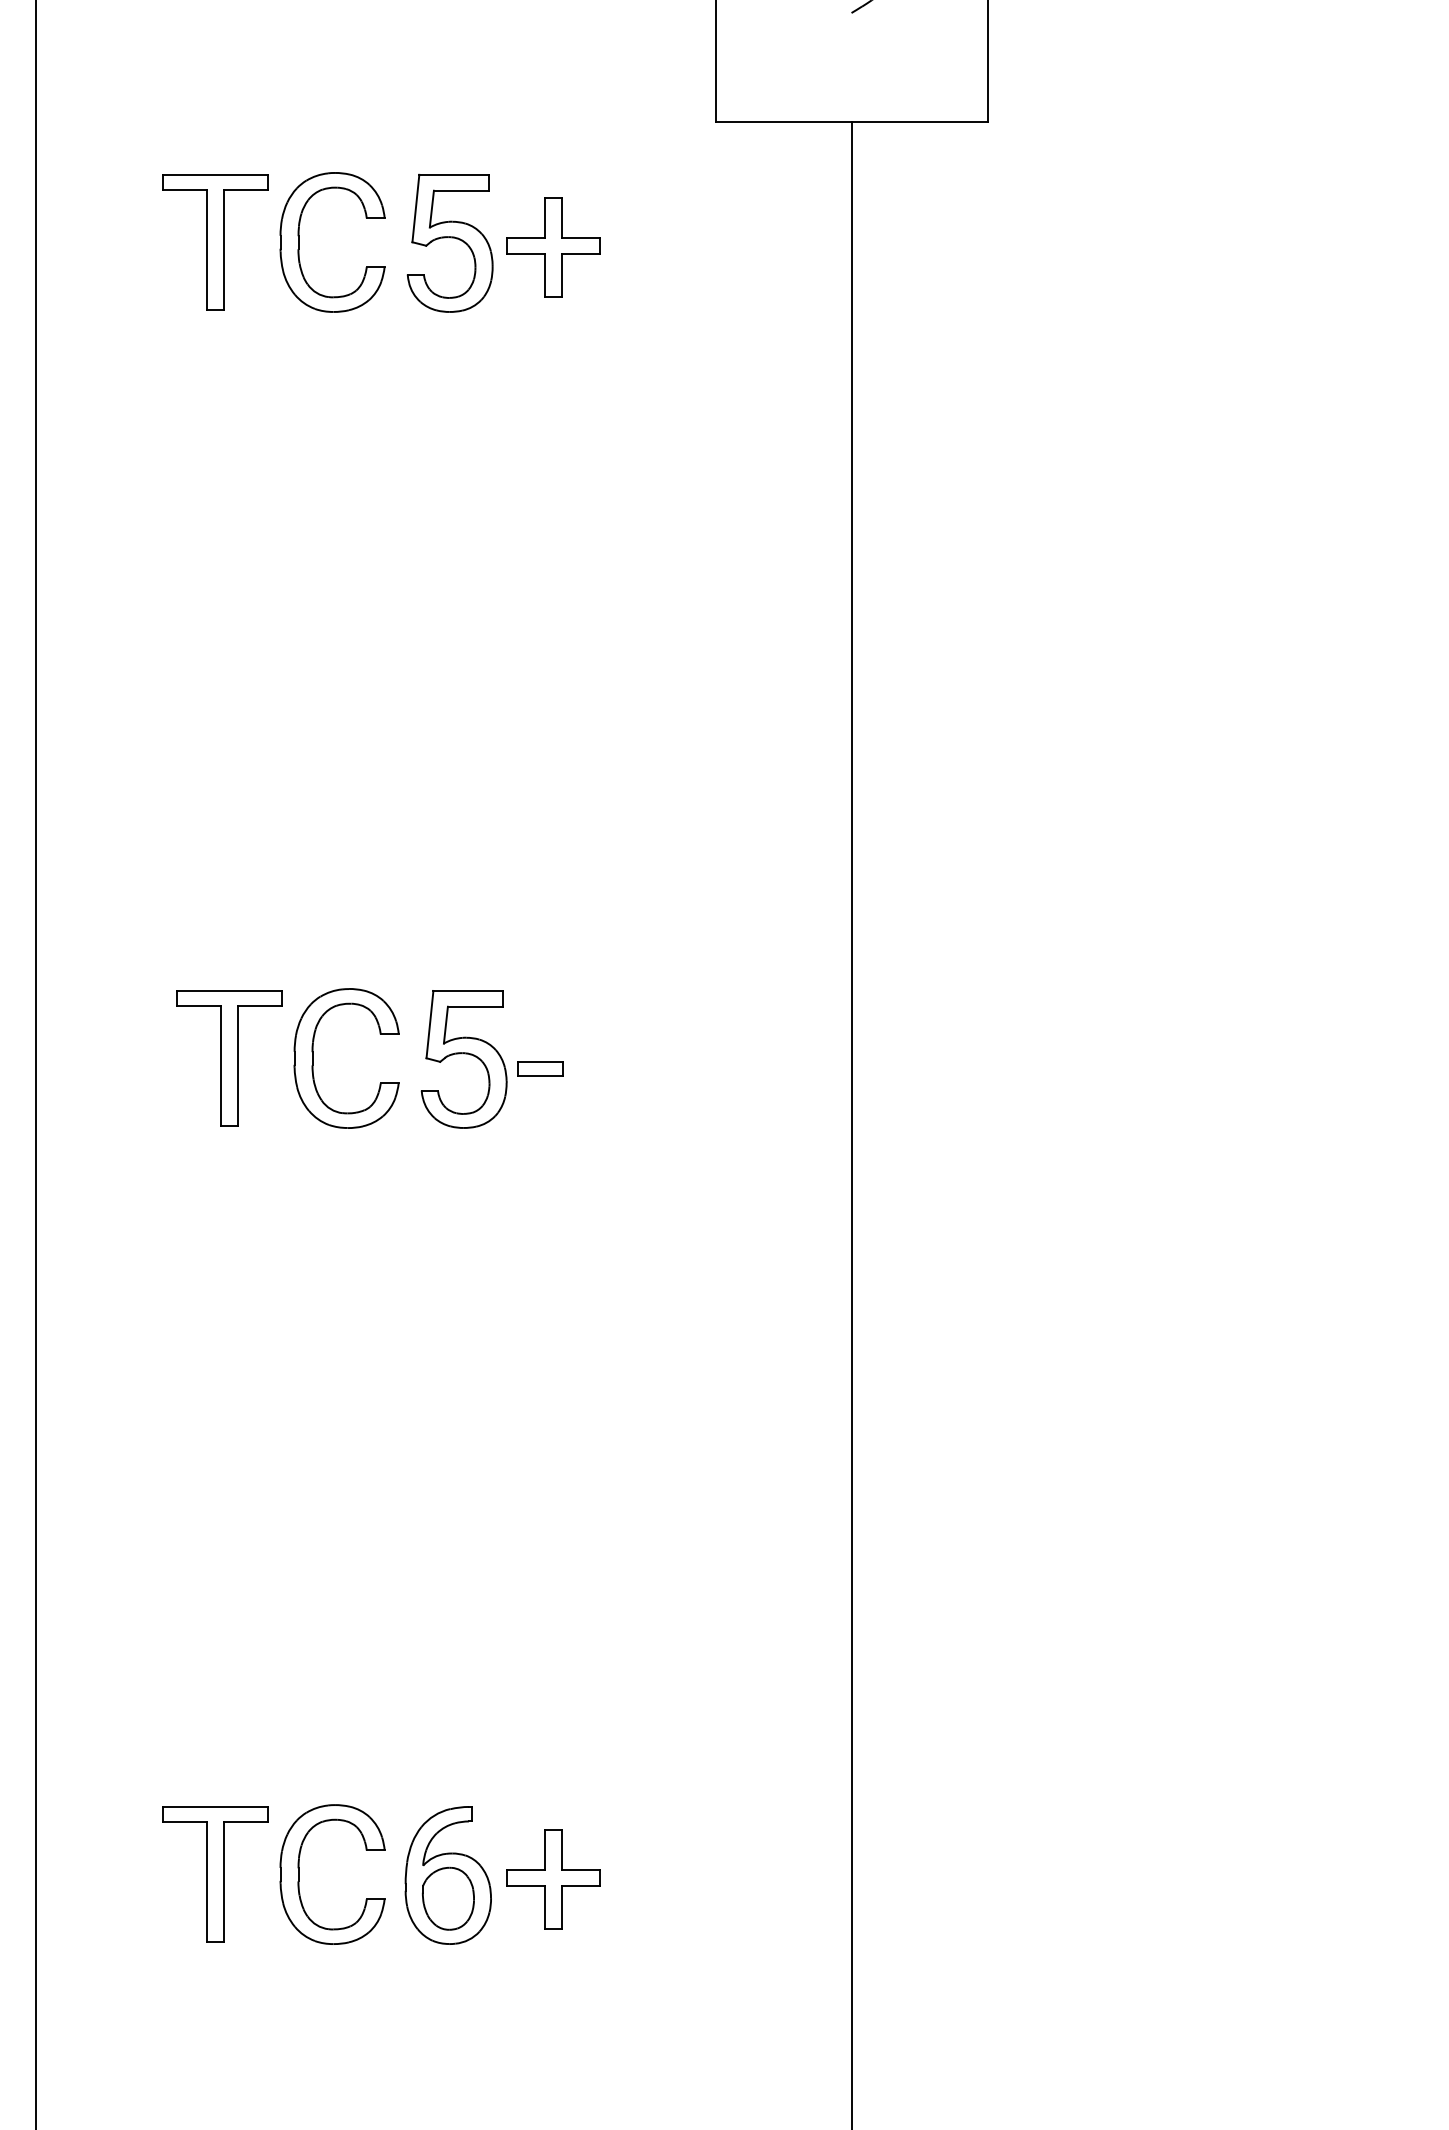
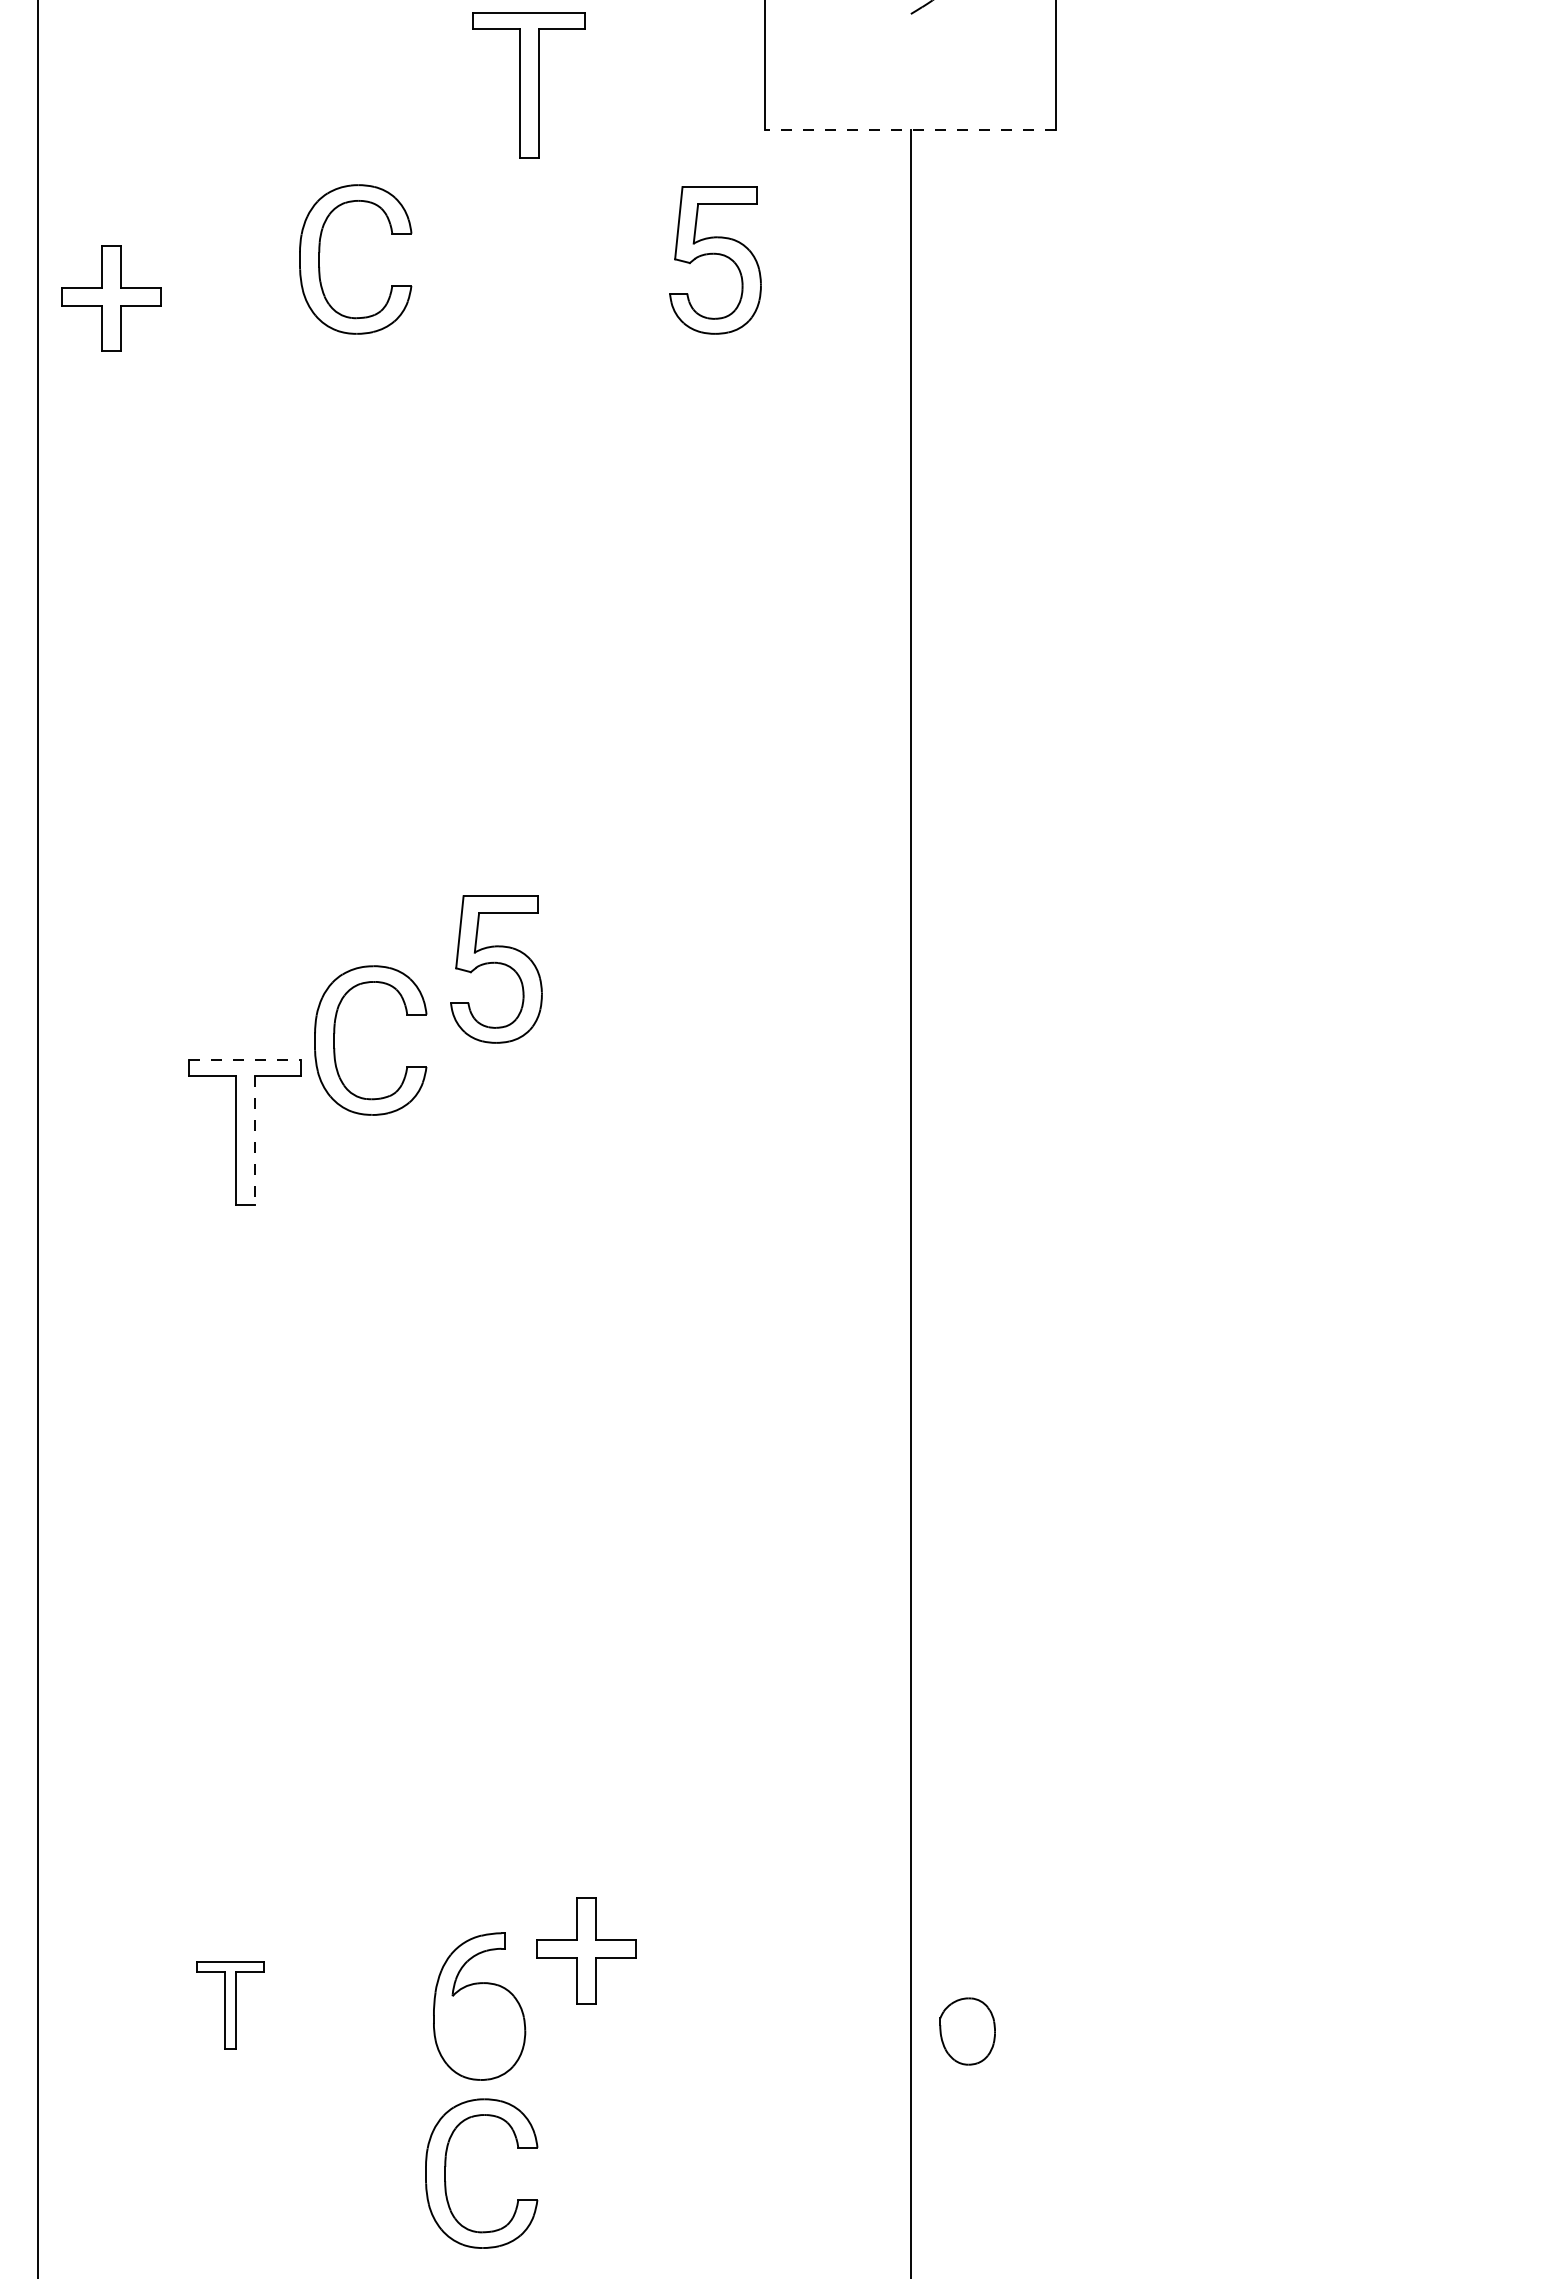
line: (851, 121) -> (910, 130), solid -> dashed
part: (214, 242) -> (528, 85), moved
part: (450, 243) -> (715, 260), moved
part: (553, 247) -> (111, 298), moved
line: (229, 991) -> (245, 1060), solid -> dashed
part: (313, 1051) -> (335, 1033), moved
part: (464, 1059) -> (496, 969), moved
line: (237, 1065) -> (254, 1140), solid -> dashed
part: (539, 1068) -> (577, 1143), removed
part: (299, 1867) -> (446, 2166), moved
part: (214, 1874) -> (229, 2005), size x0.6
part: (553, 1879) -> (586, 1950), moved
part: (448, 1898) -> (967, 2031), moved

